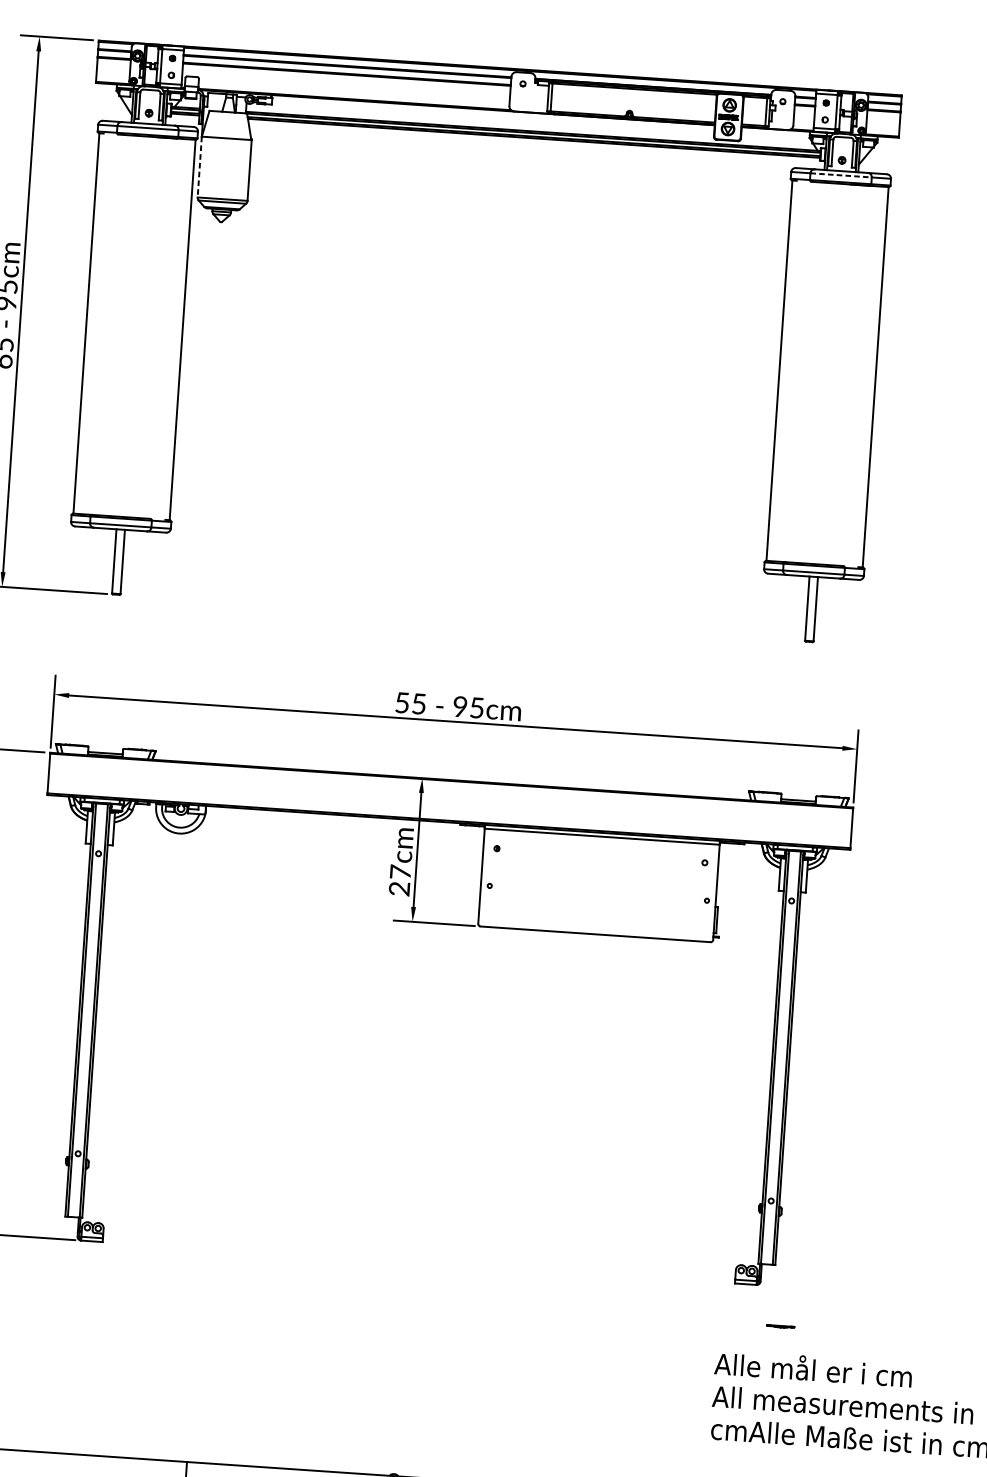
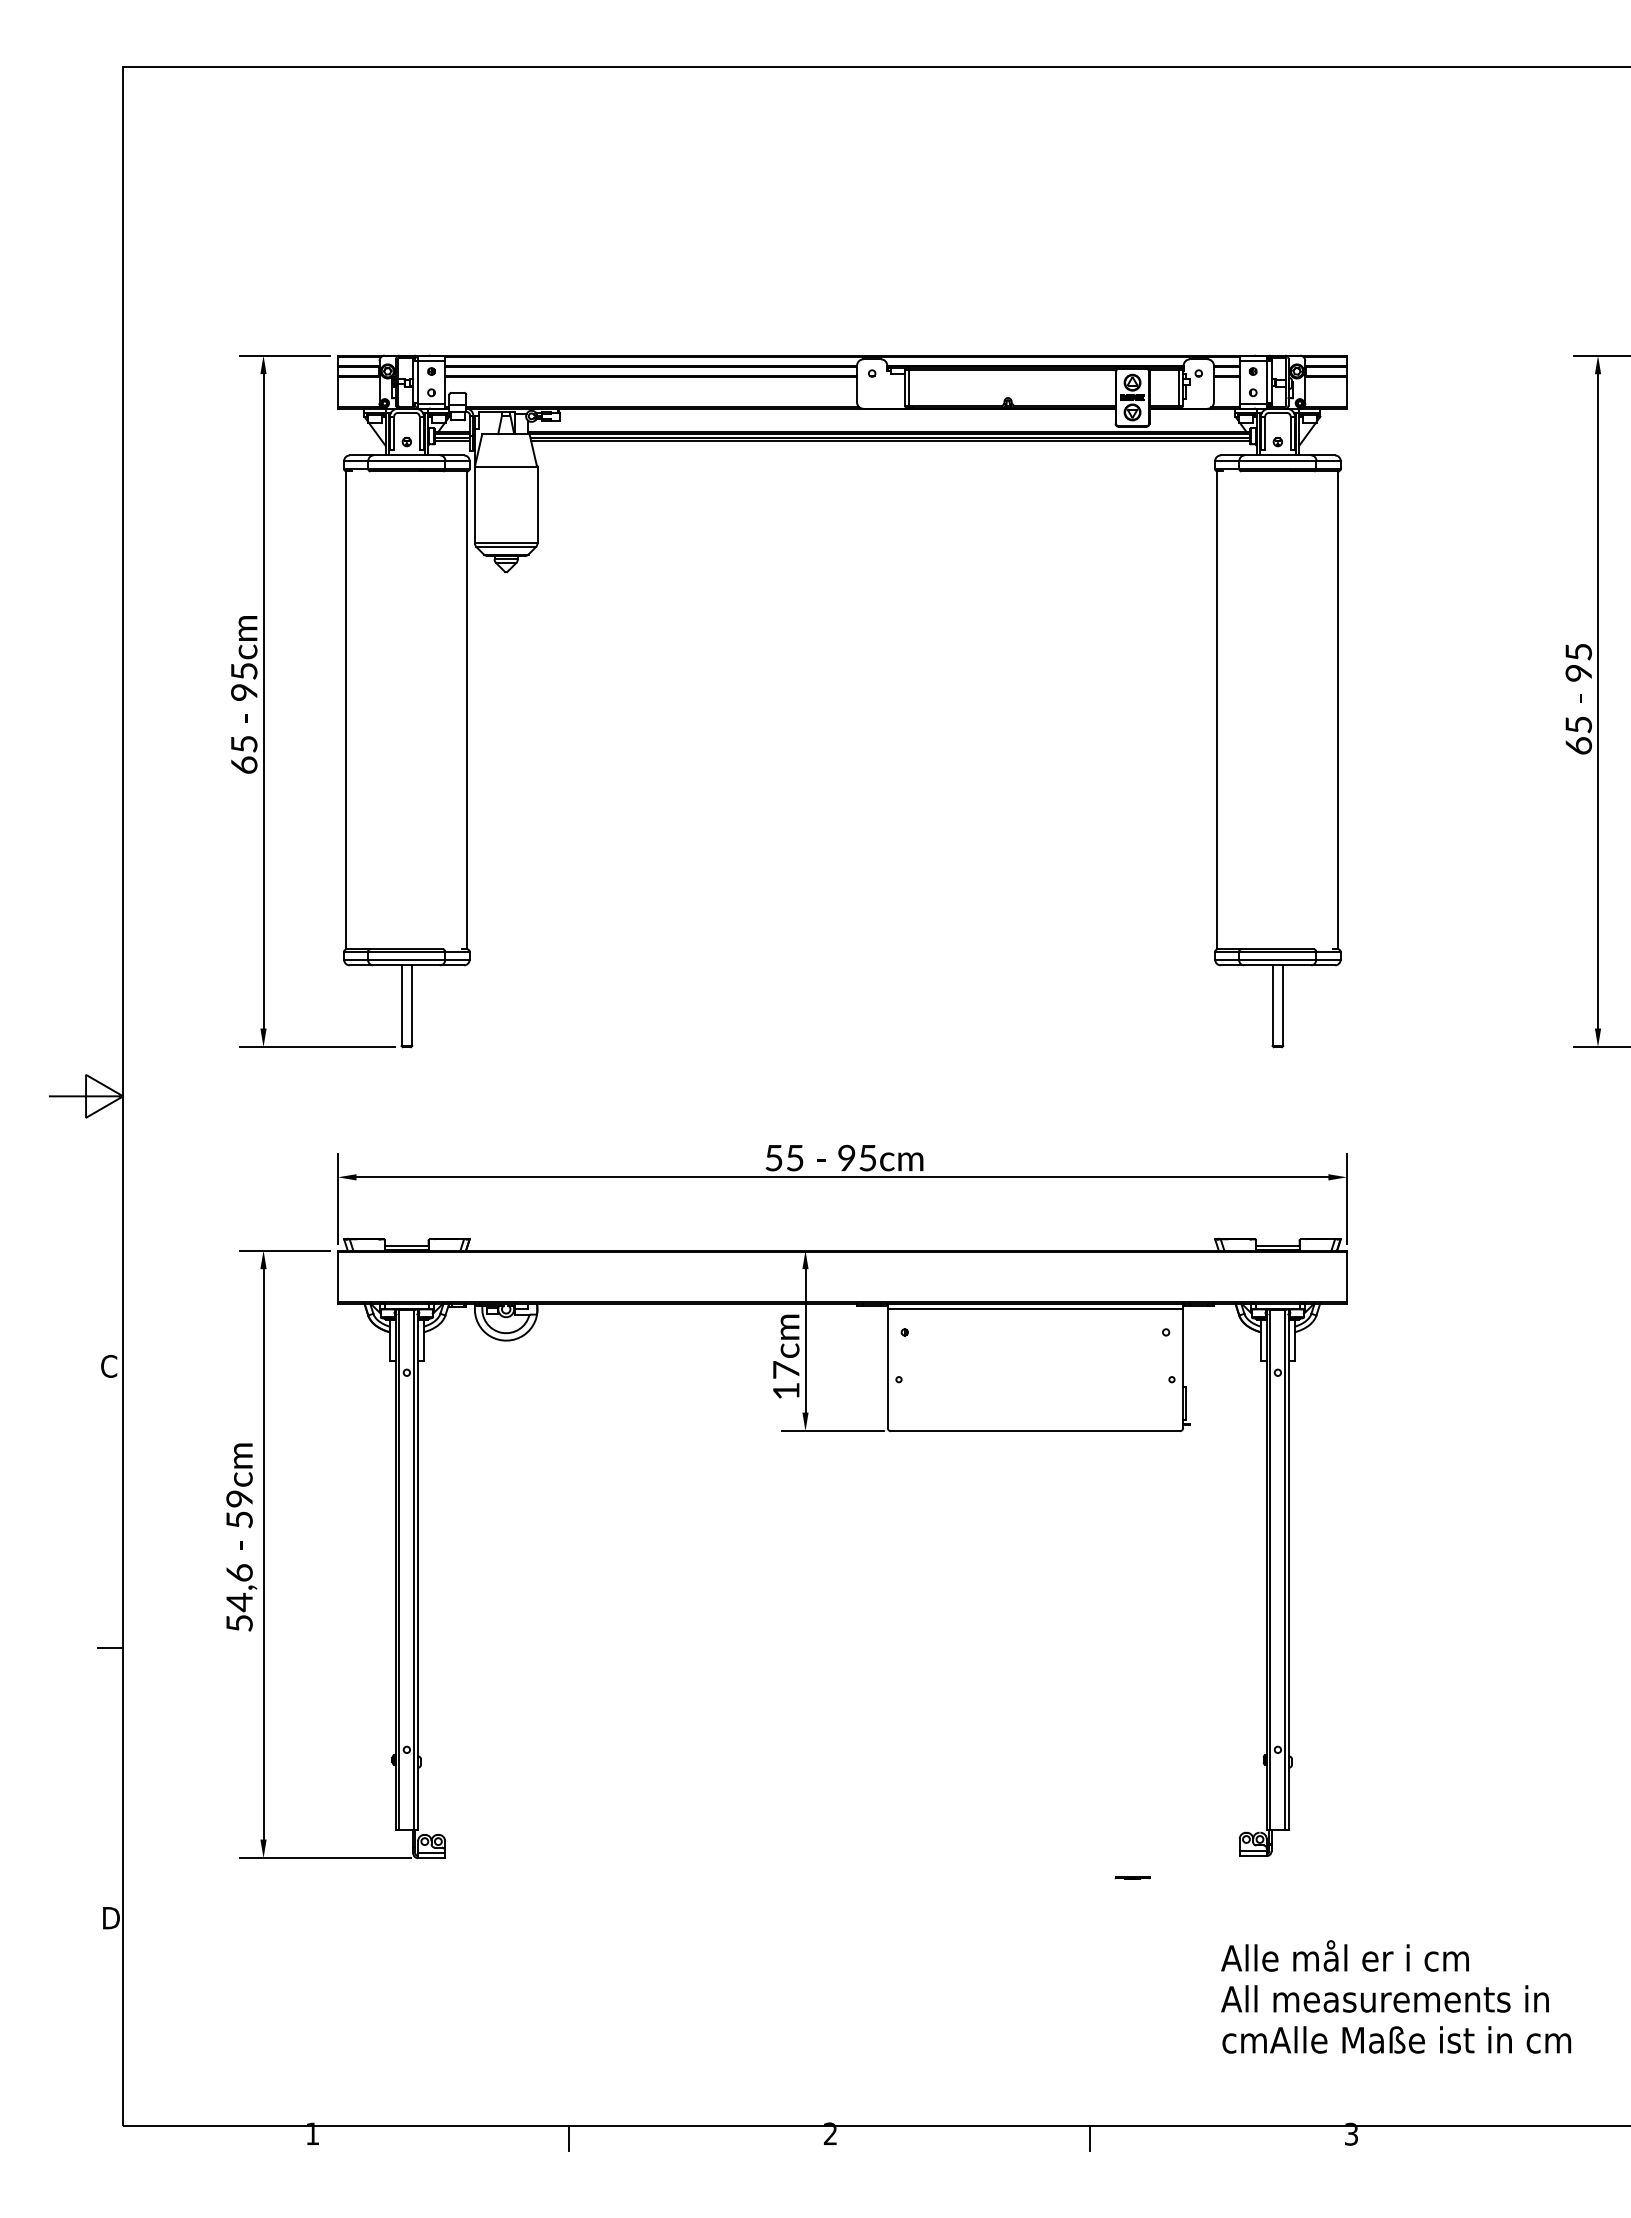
line: (199, 167) -> (474, 505), dashed -> solid
line: (840, 175) -> (1277, 460), dashed -> solid
text: (399, 888) -> (786, 1390), 27cm -> 17cm
line: (780, 1326) -> (1132, 1877), moved

